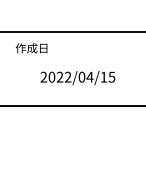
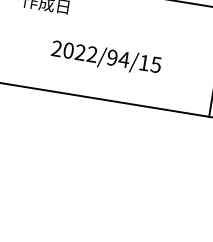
text: (81, 77) -> (111, 58), 2022/04/15 -> 2022/94/15

